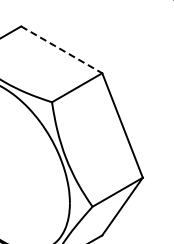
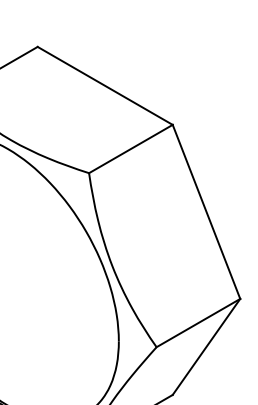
line: (61, 49) -> (104, 85), dashed -> solid

